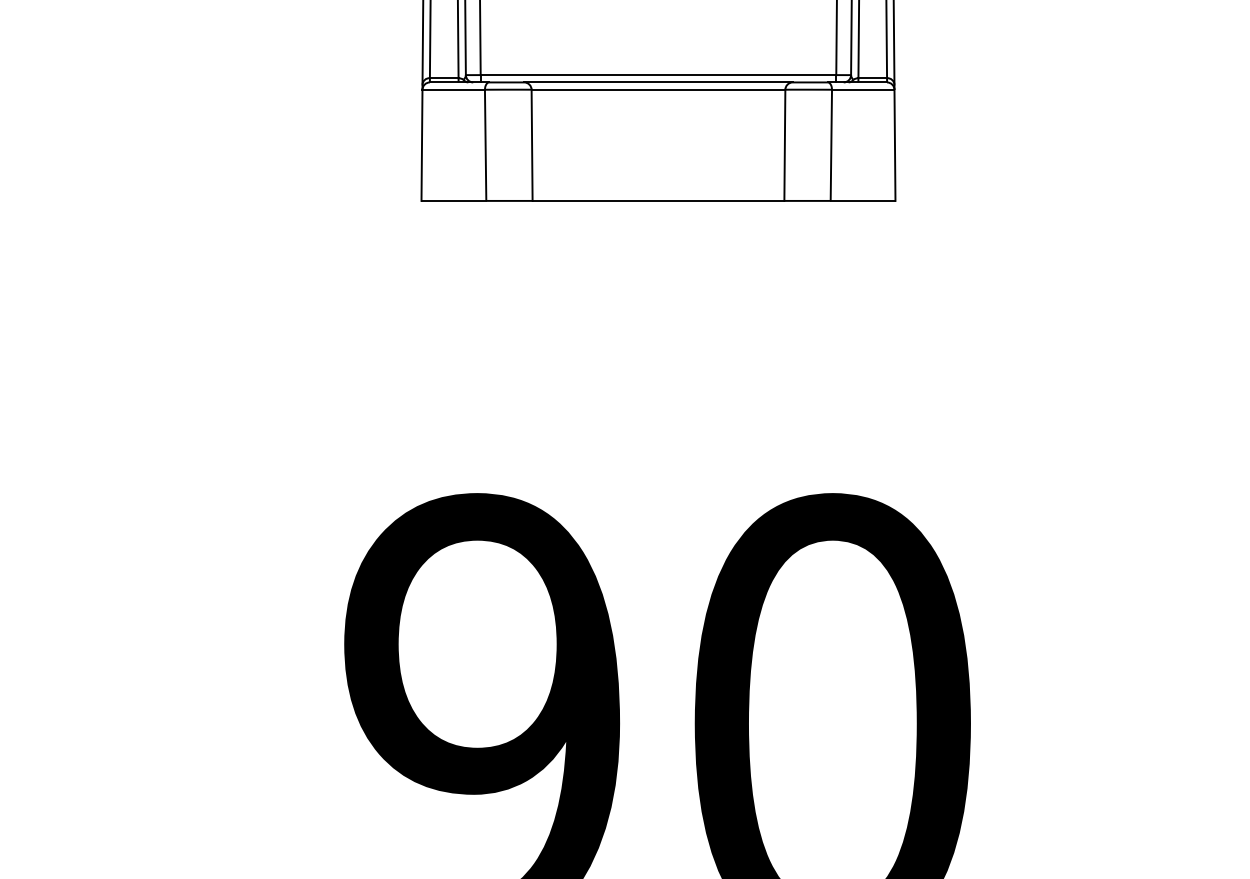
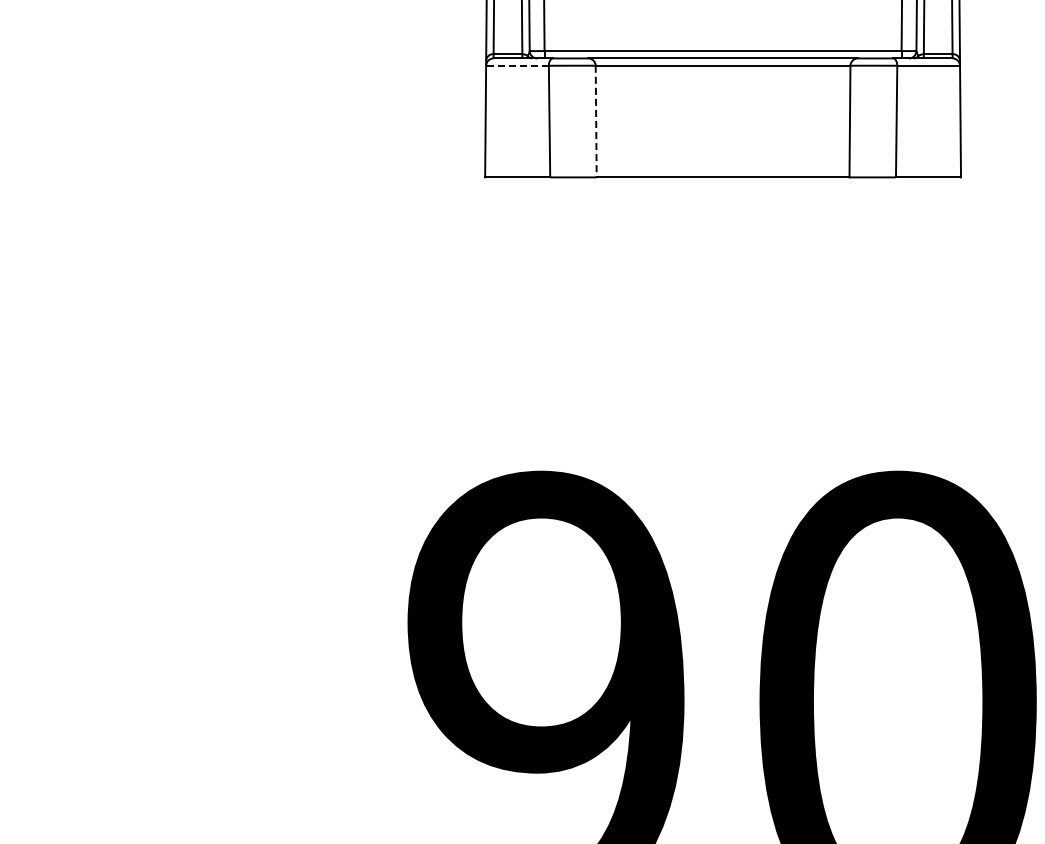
line: (453, 89) -> (517, 65), solid -> dashed
line: (532, 145) -> (596, 121), solid -> dashed

